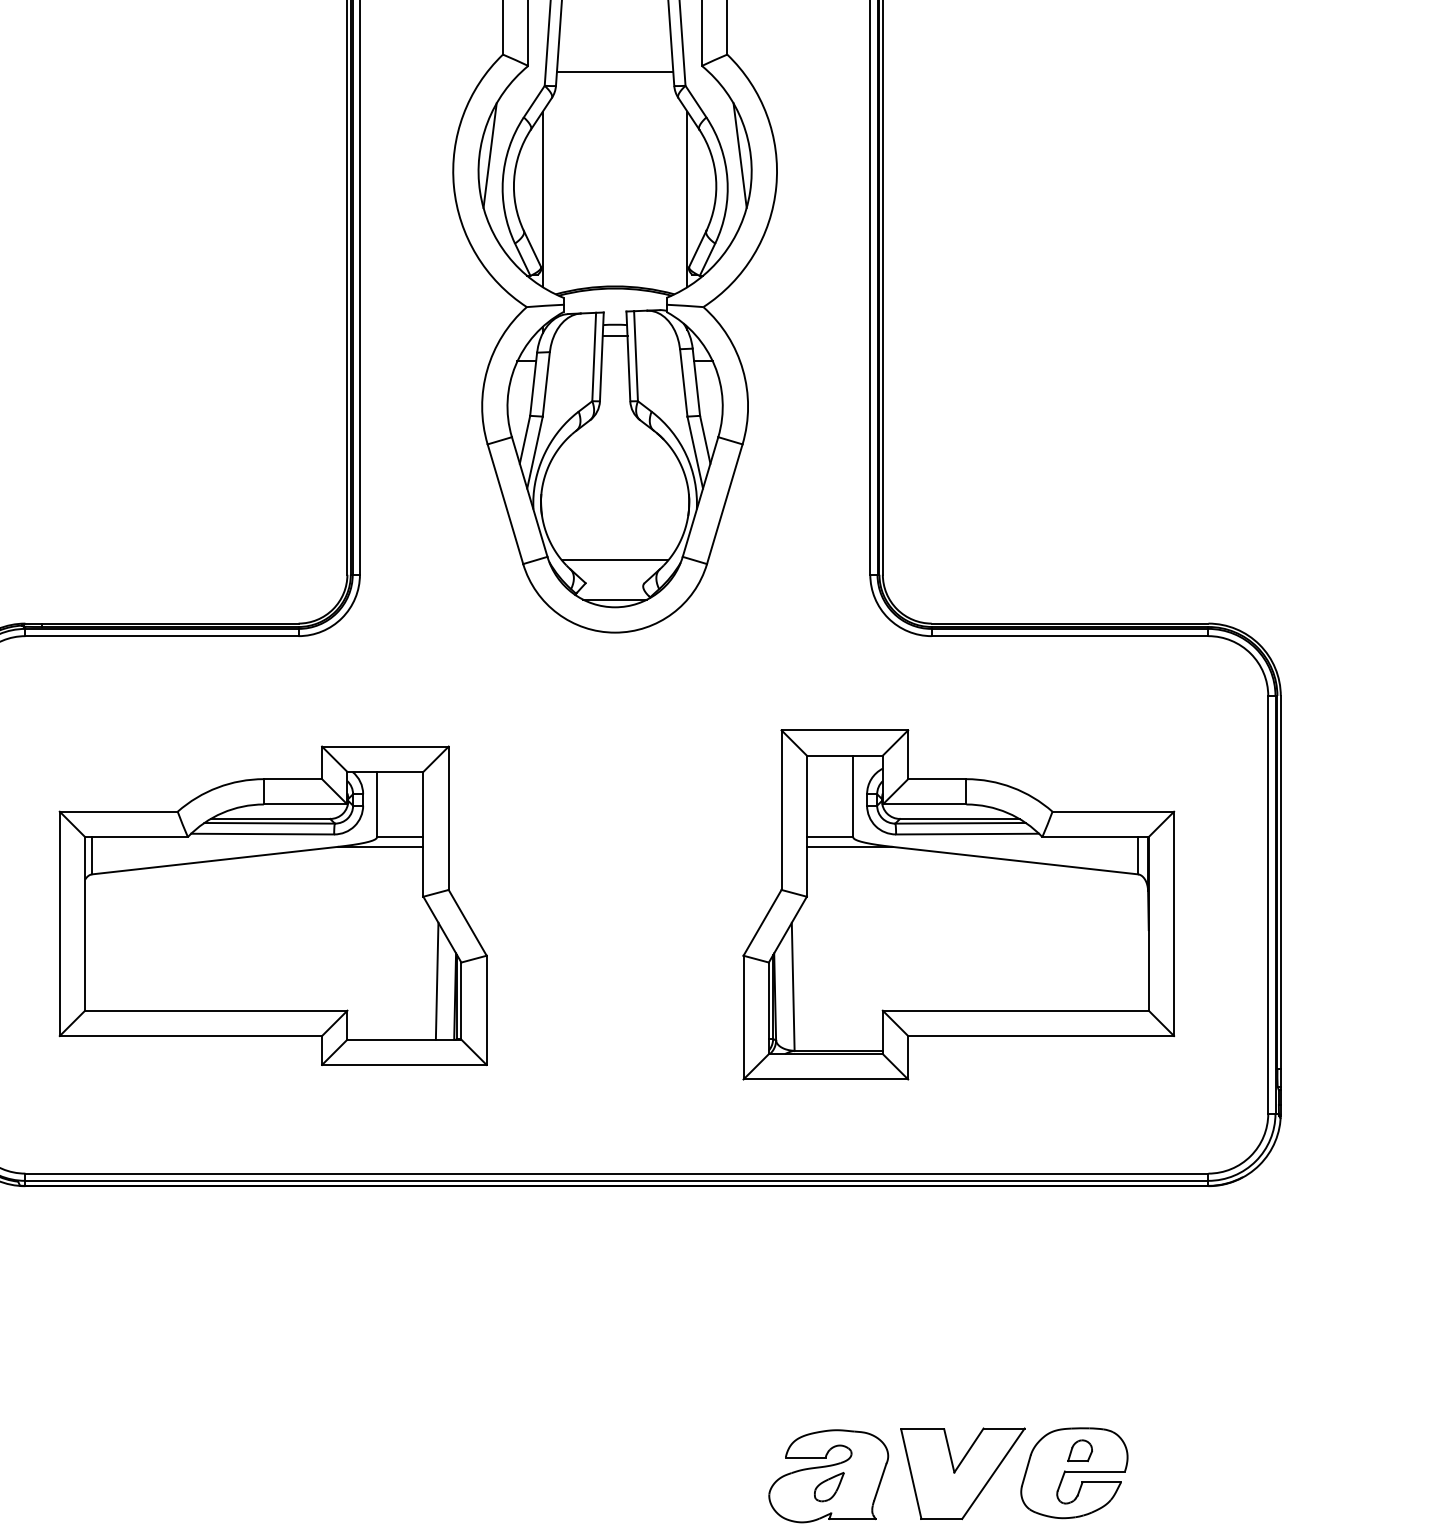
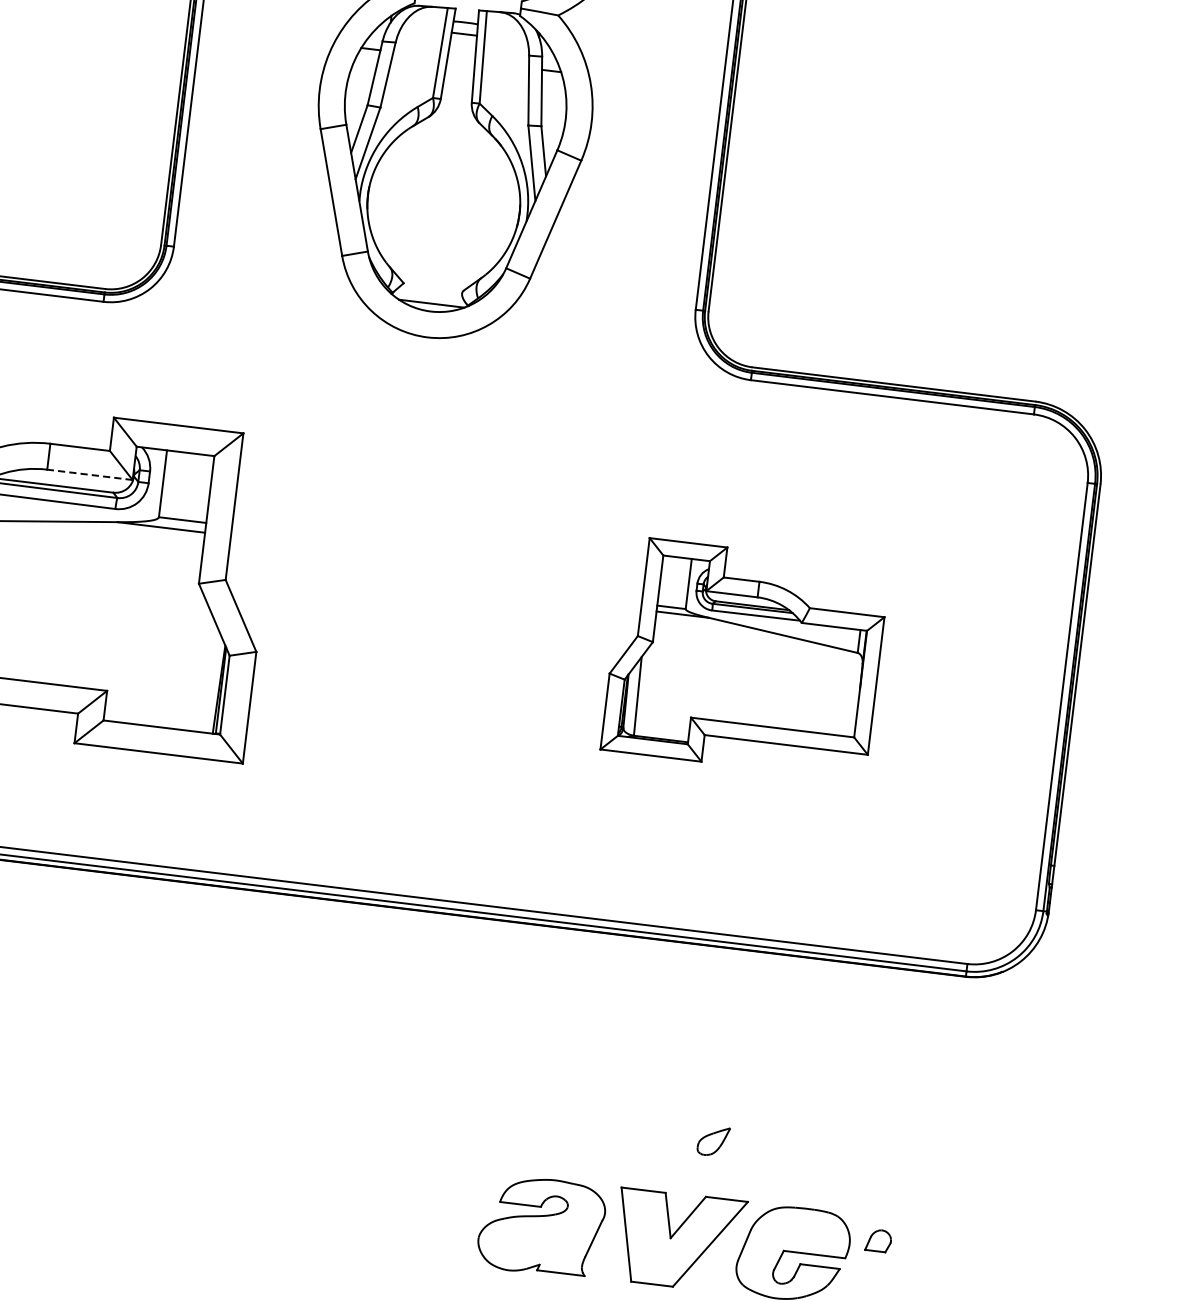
line: (614, 560) -> (435, 263), removed
line: (305, 804) -> (89, 474), solid -> dashed
part: (958, 904) -> (745, 657), size x0.6
line: (436, 980) -> (201, 671), removed
part: (1079, 1450) -> (878, 1240), moved
part: (829, 1487) -> (713, 1141), moved

